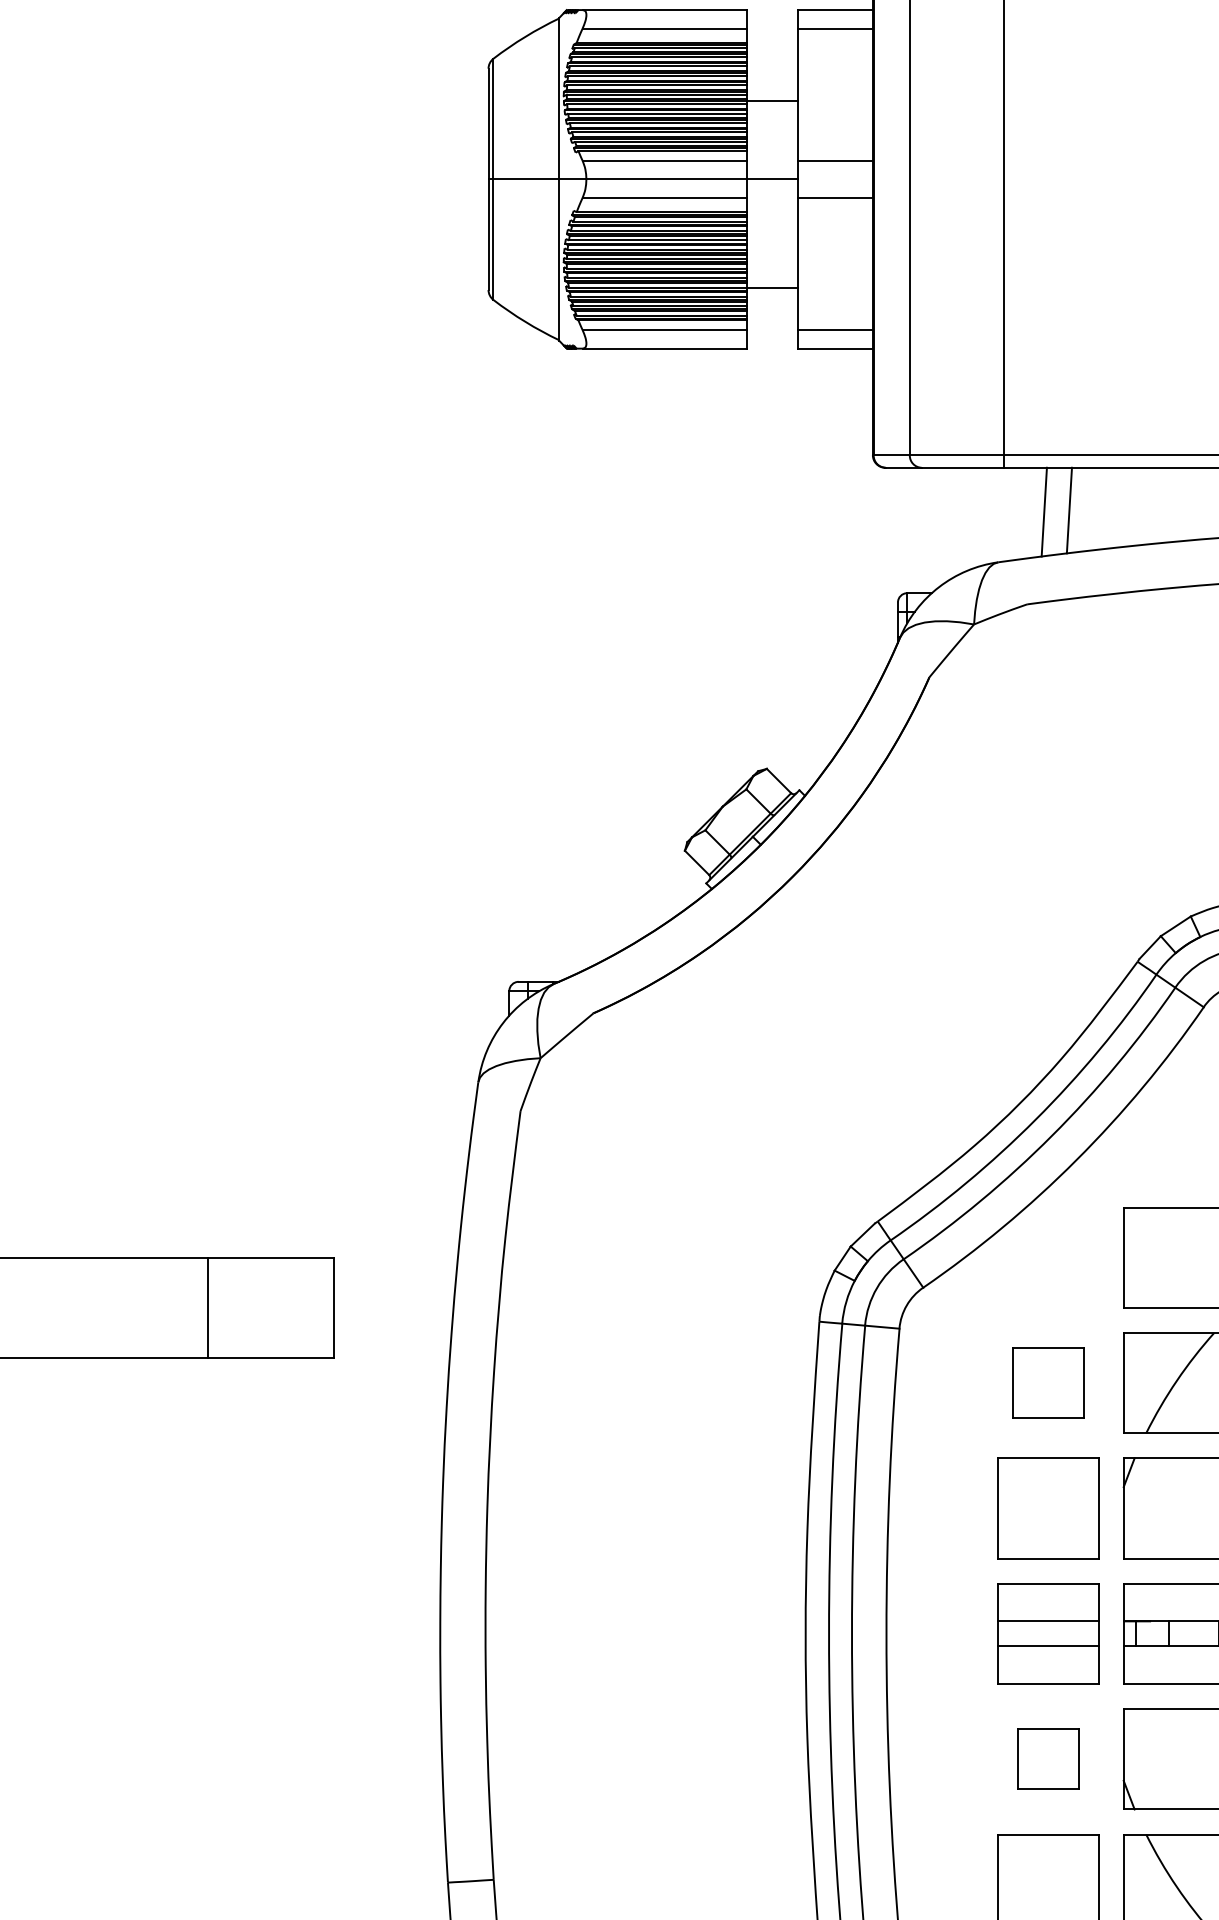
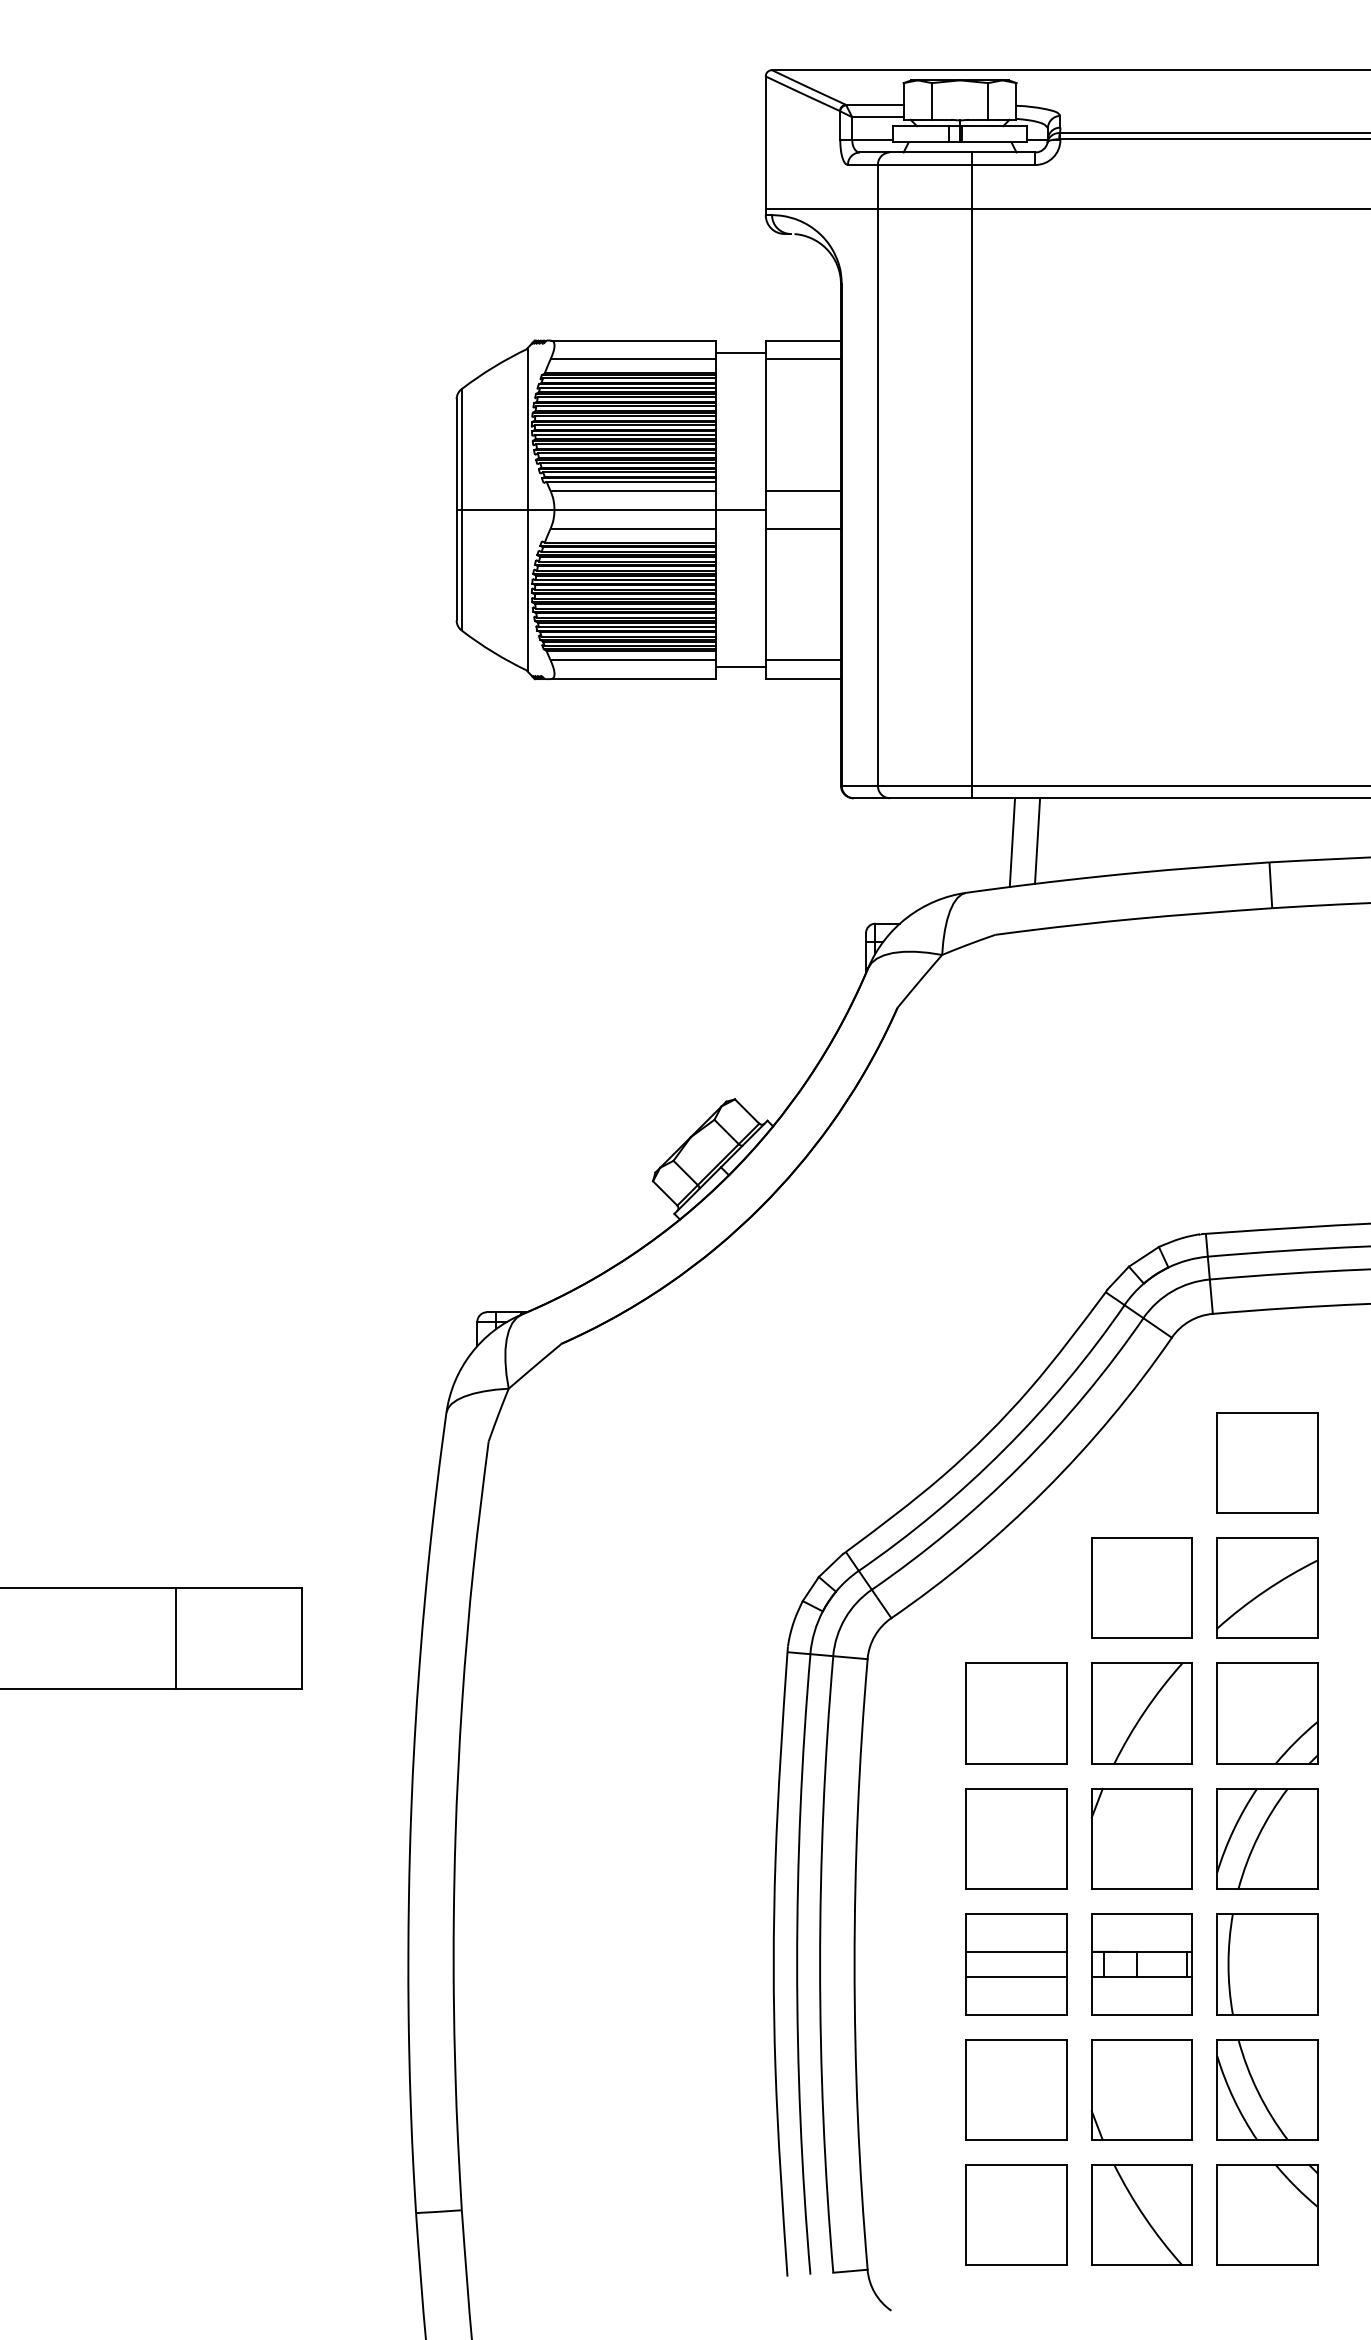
line: (772, 101) -> (740, 353), moved
line: (772, 288) -> (740, 666), moved
part: (1048, 1383) -> (1016, 1713), size x1.43
part: (1048, 1759) -> (1016, 2089), size x1.67

